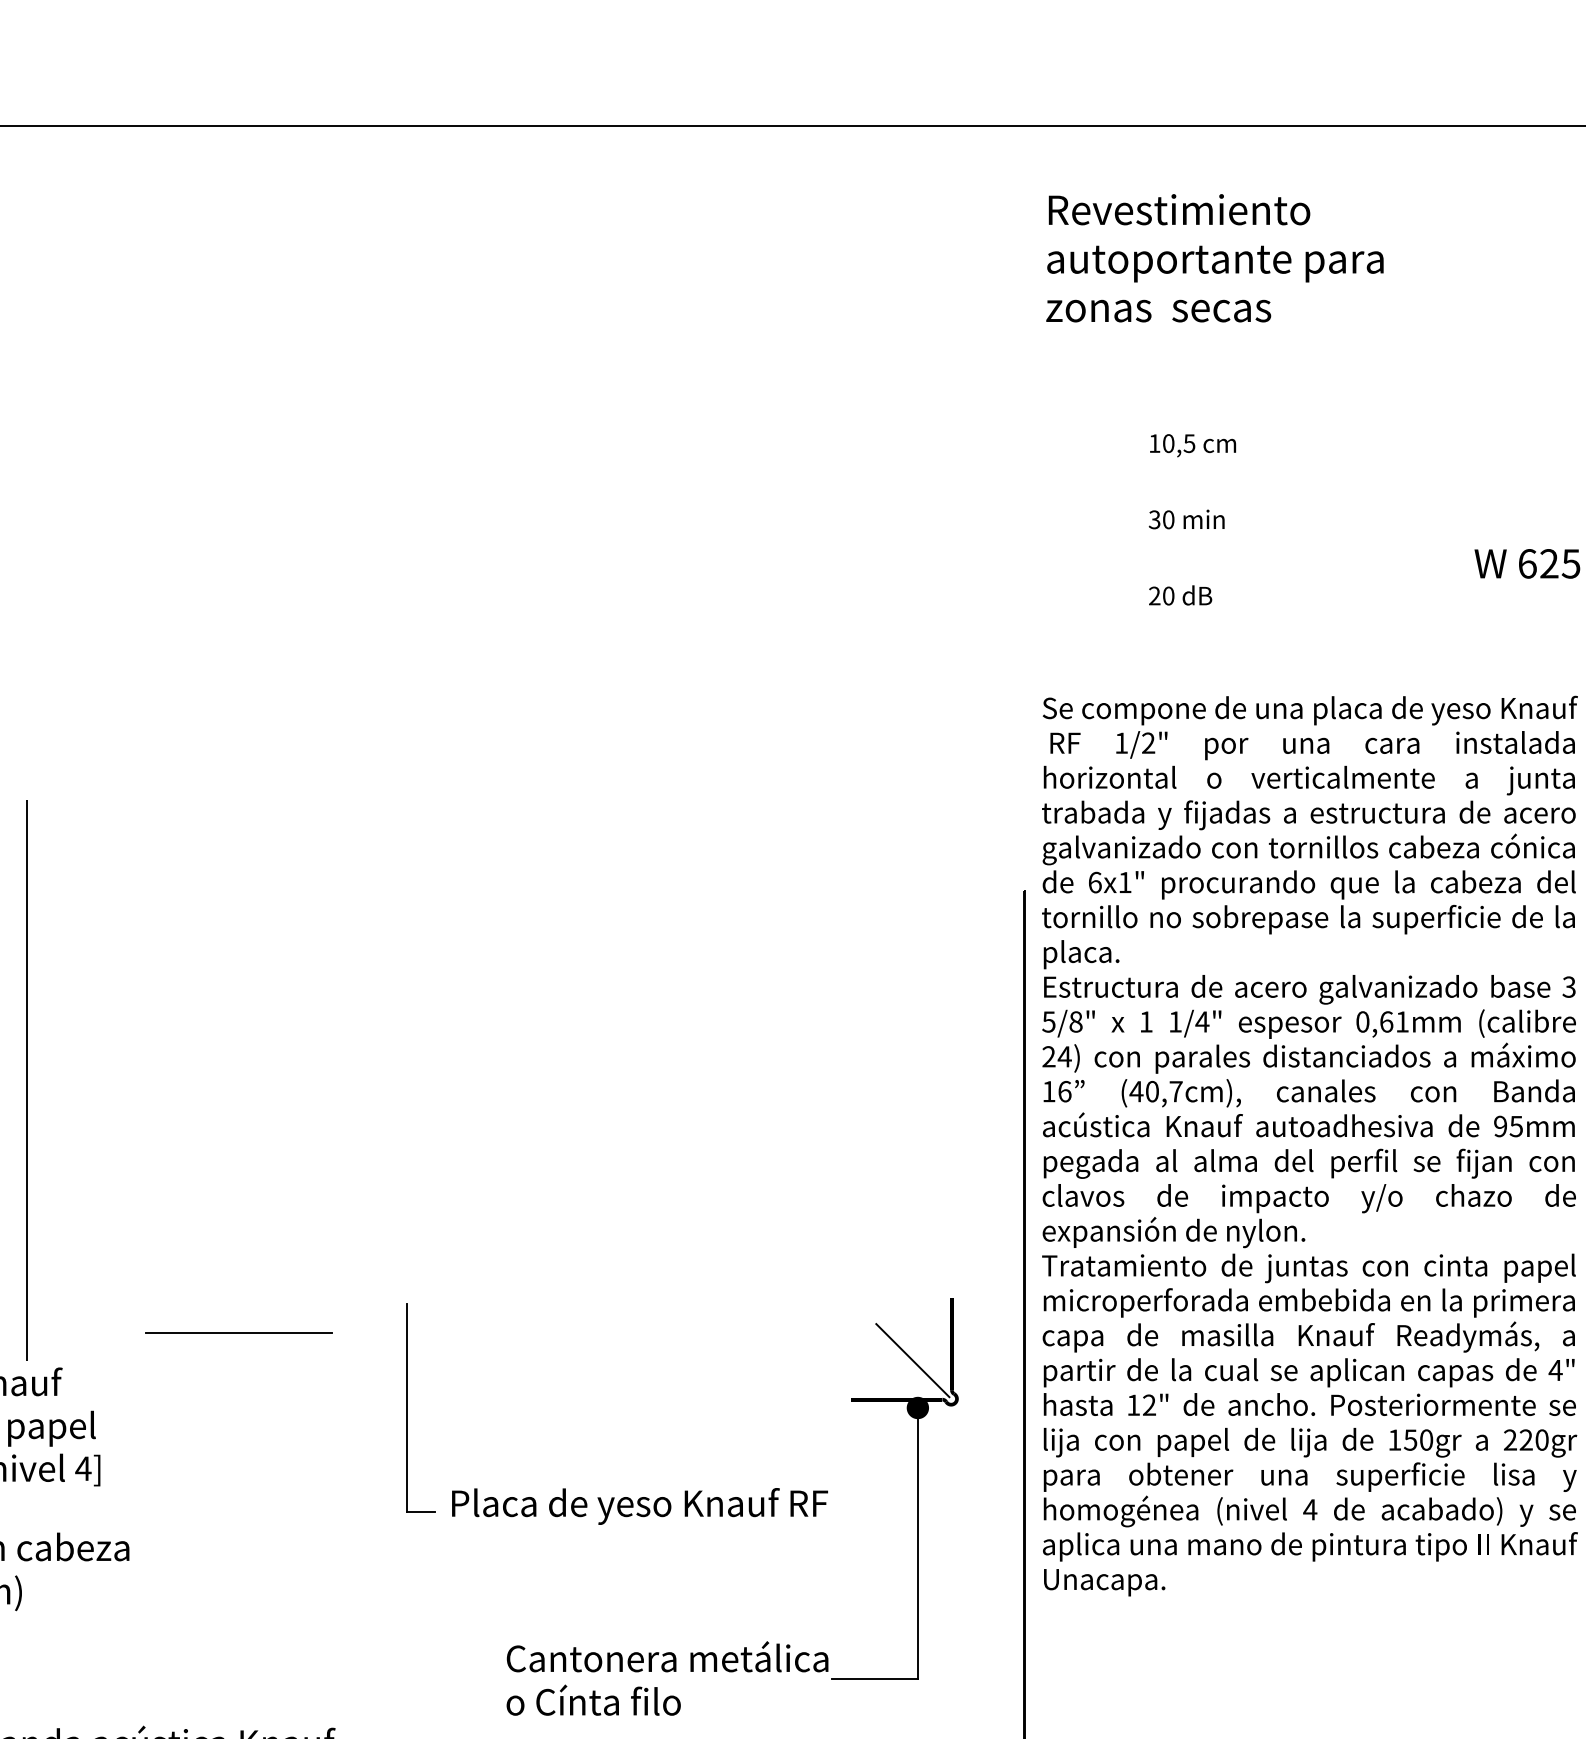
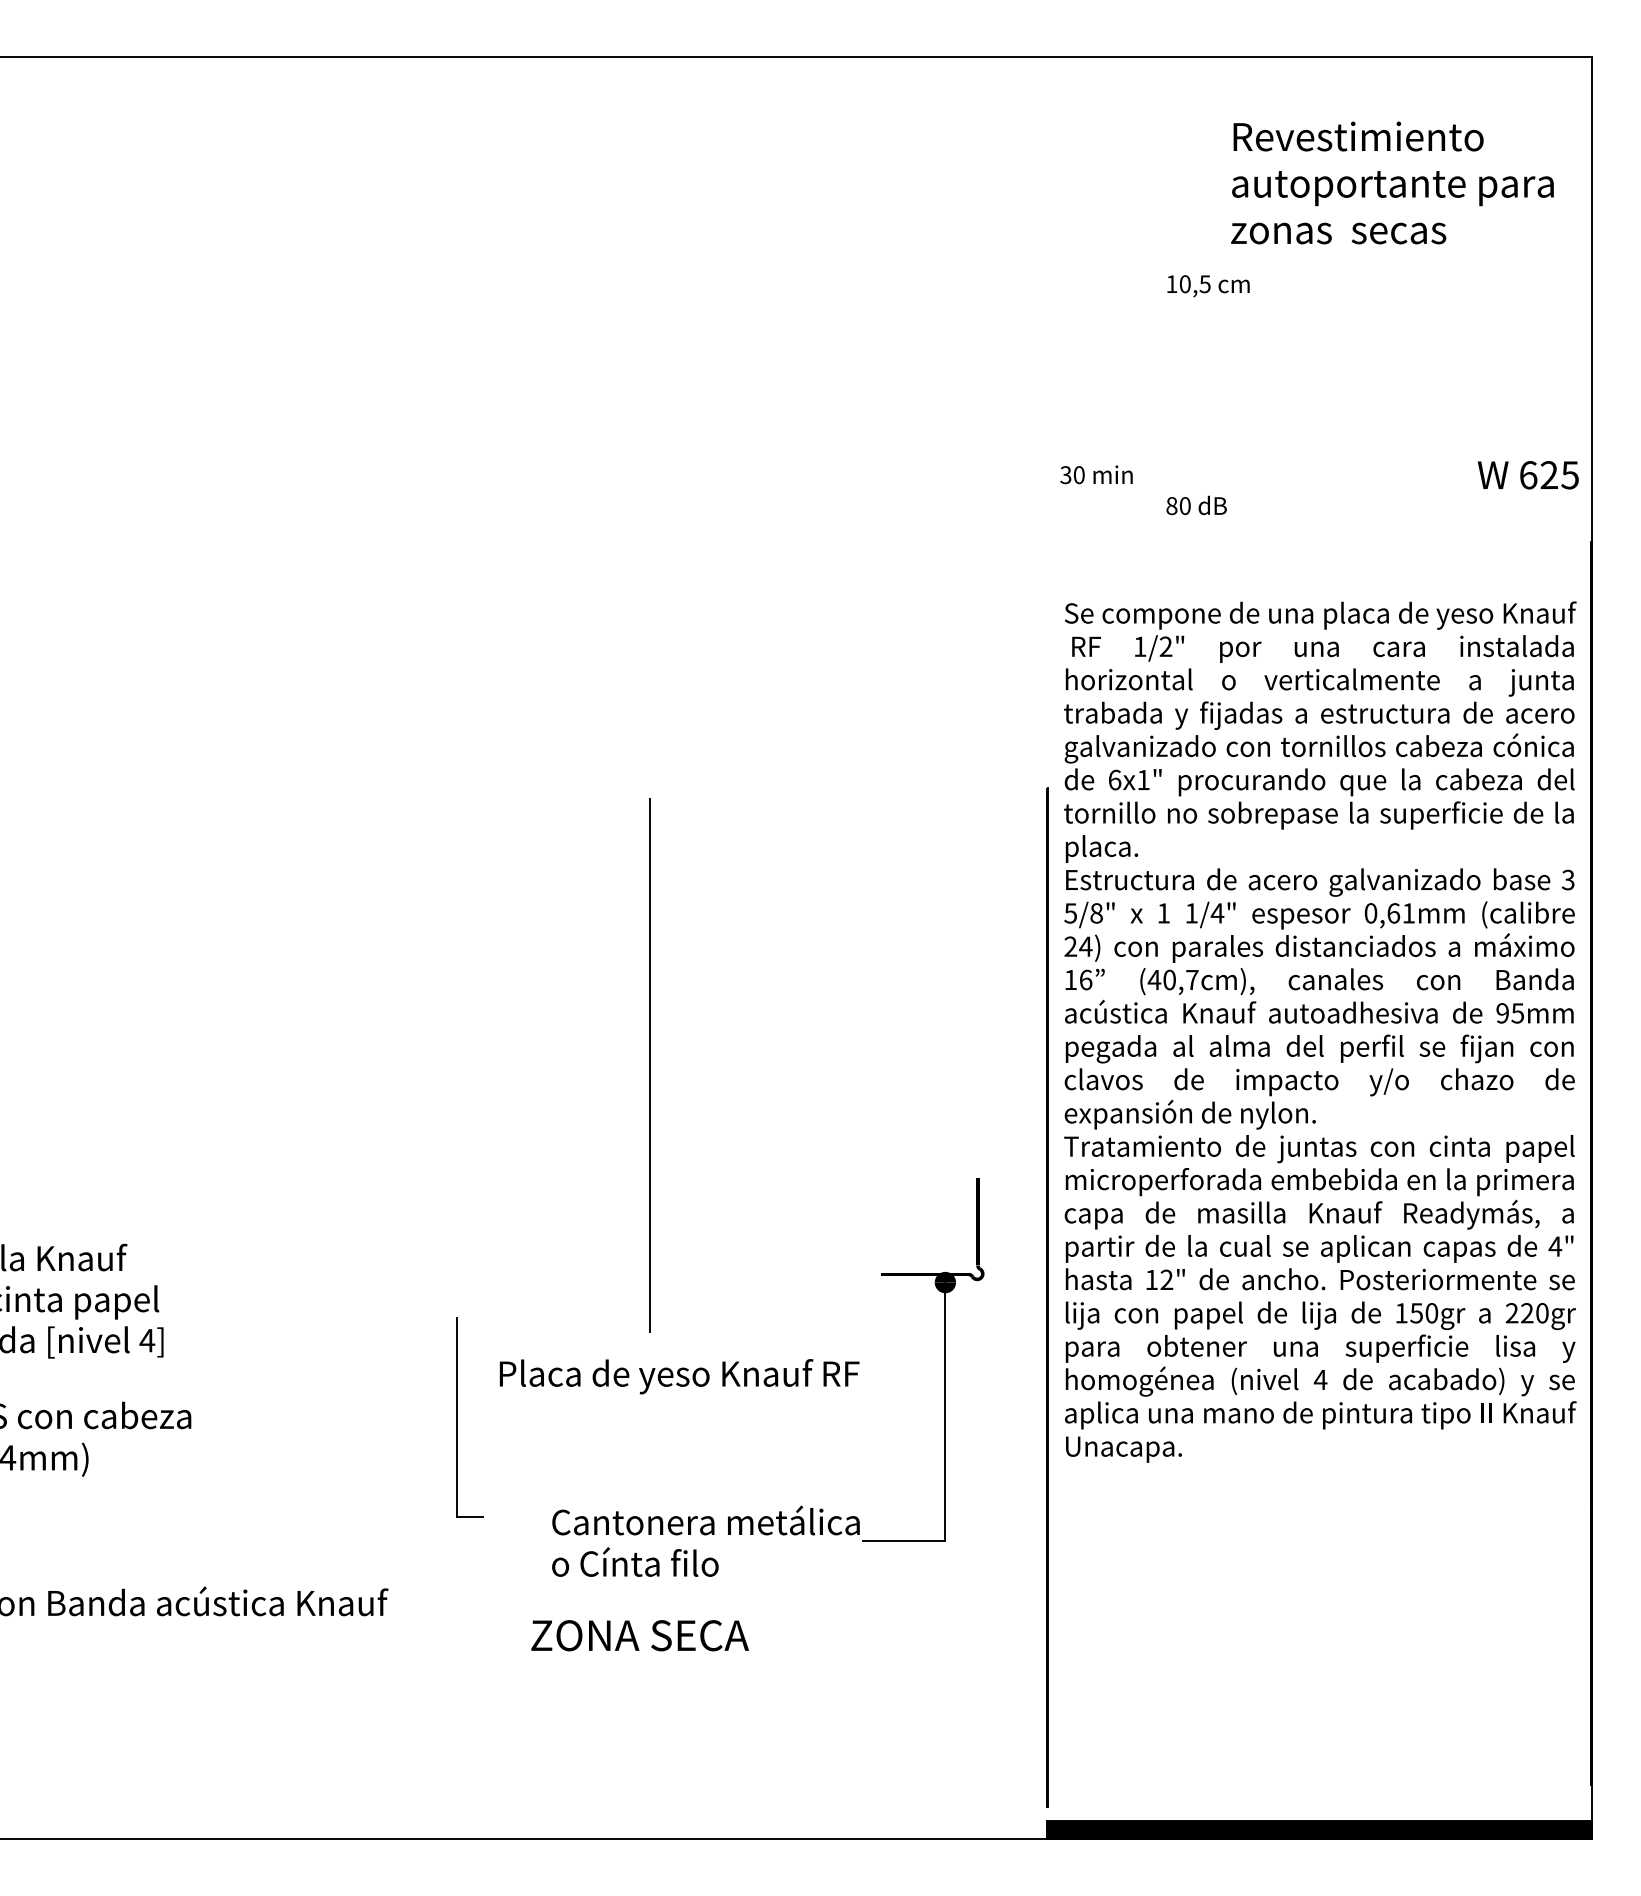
text: (1214, 257) -> (1392, 182), moved
text: (1192, 445) -> (1208, 286), moved
text: (1186, 519) -> (1096, 474), moved
text: (1154, 596) -> (1171, 506), 20 -> 80
line: (26, 1080) -> (649, 1065), moved
line: (239, 1332) -> (296, 1210), removed
line: (912, 1359) -> (940, 1236), removed
part: (407, 1407) -> (457, 1417), moved

